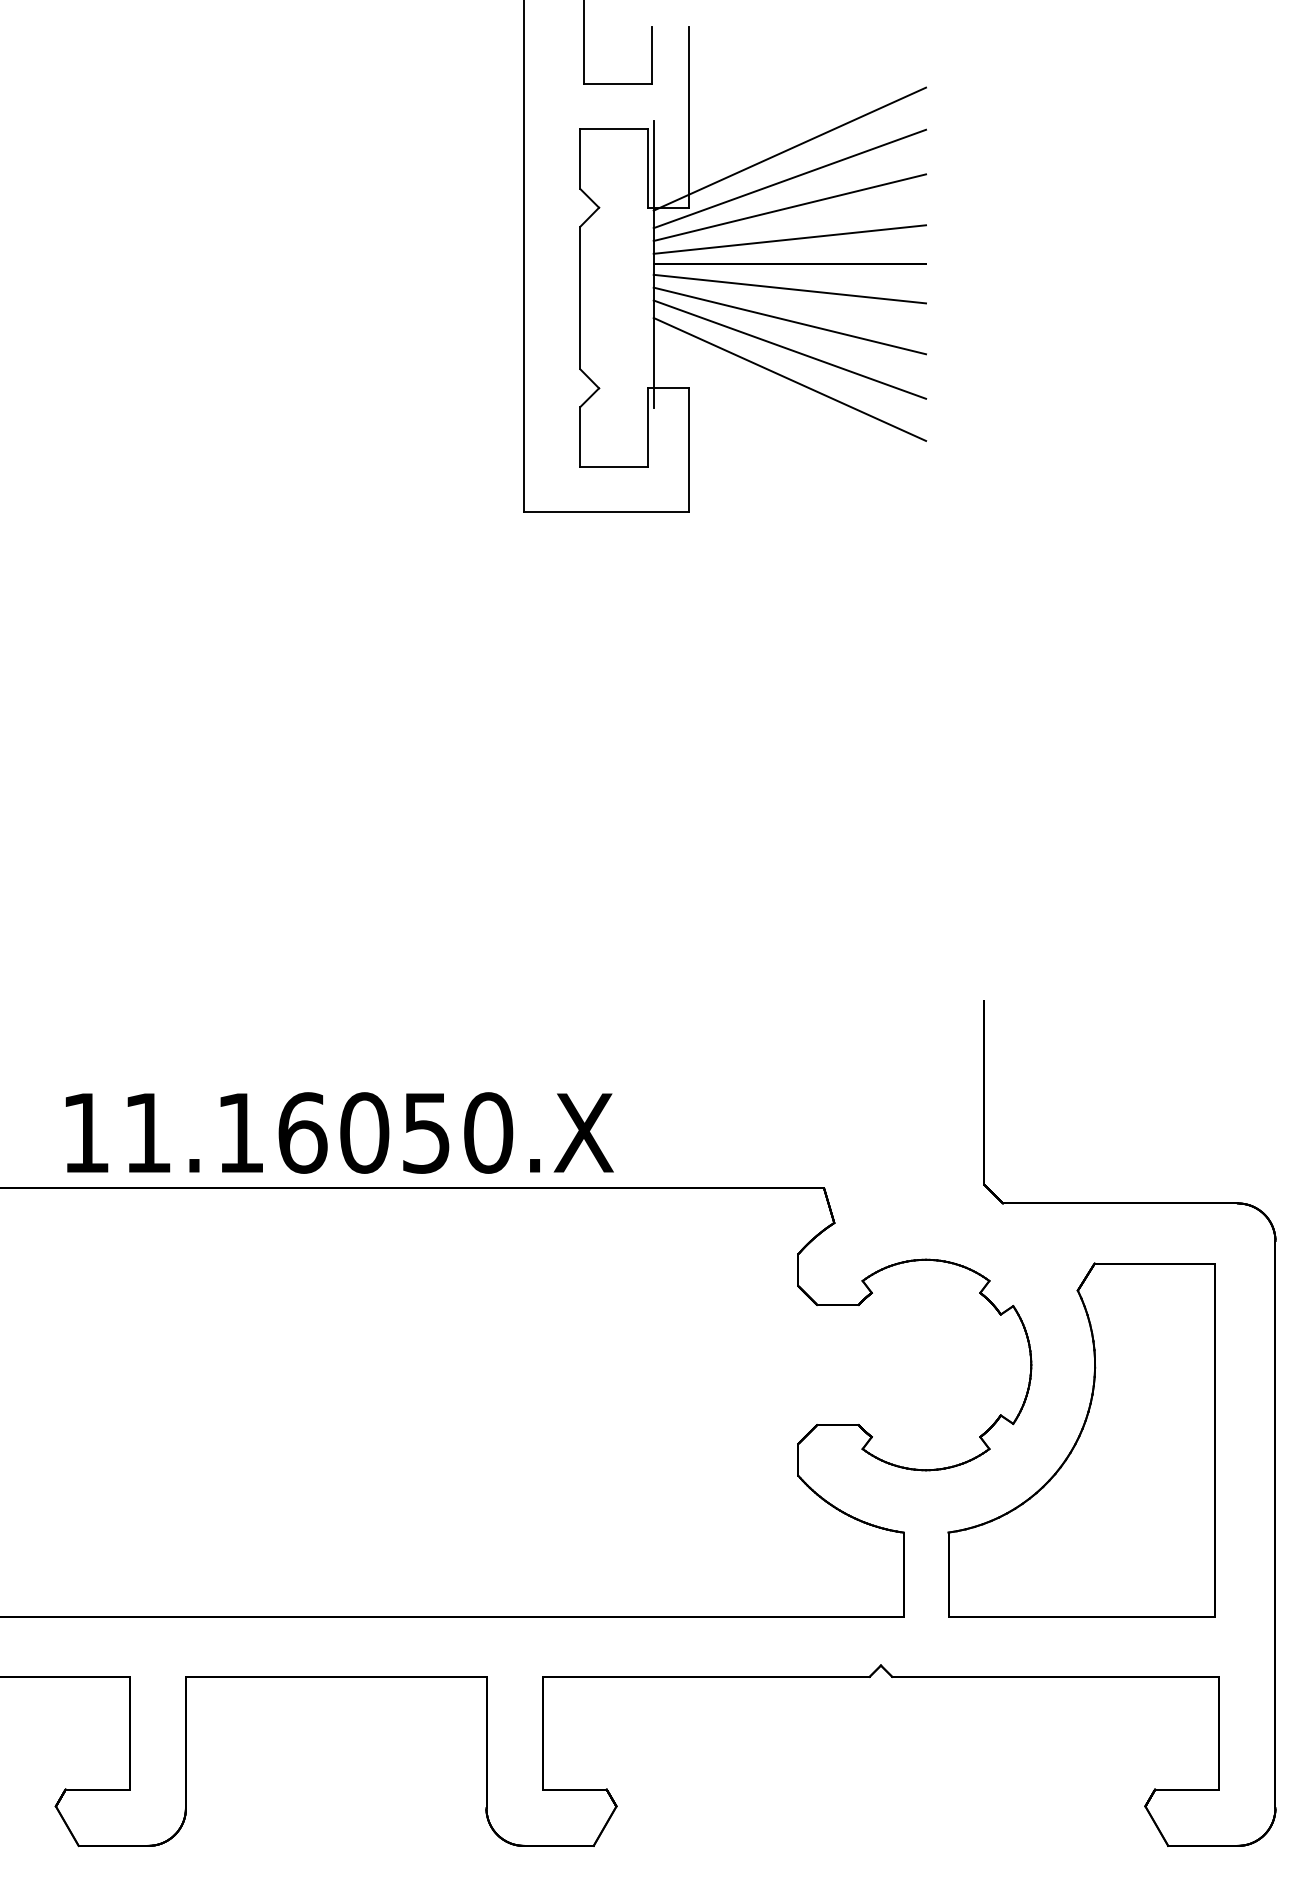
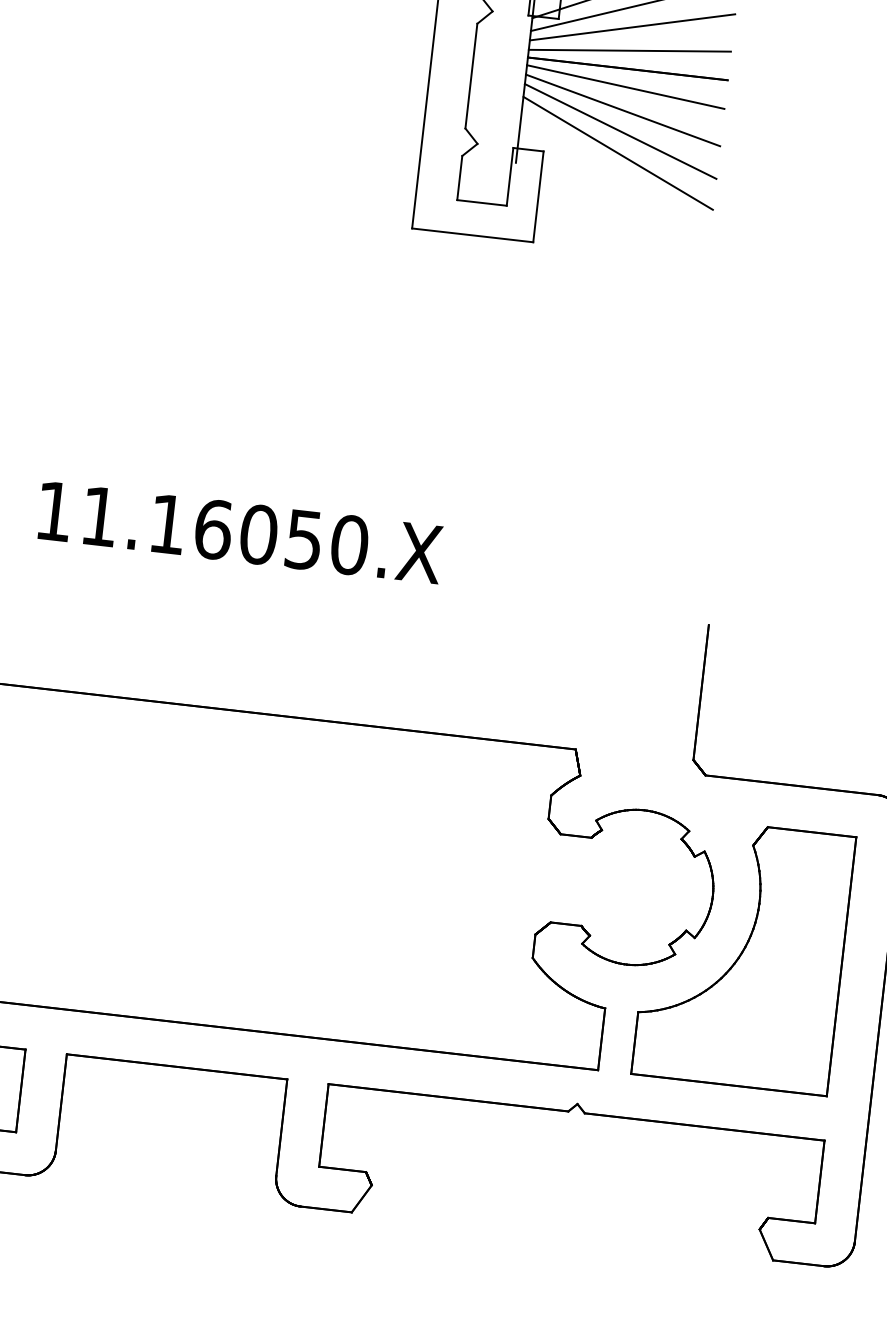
text: (339, 1132) -> (240, 532), moved

